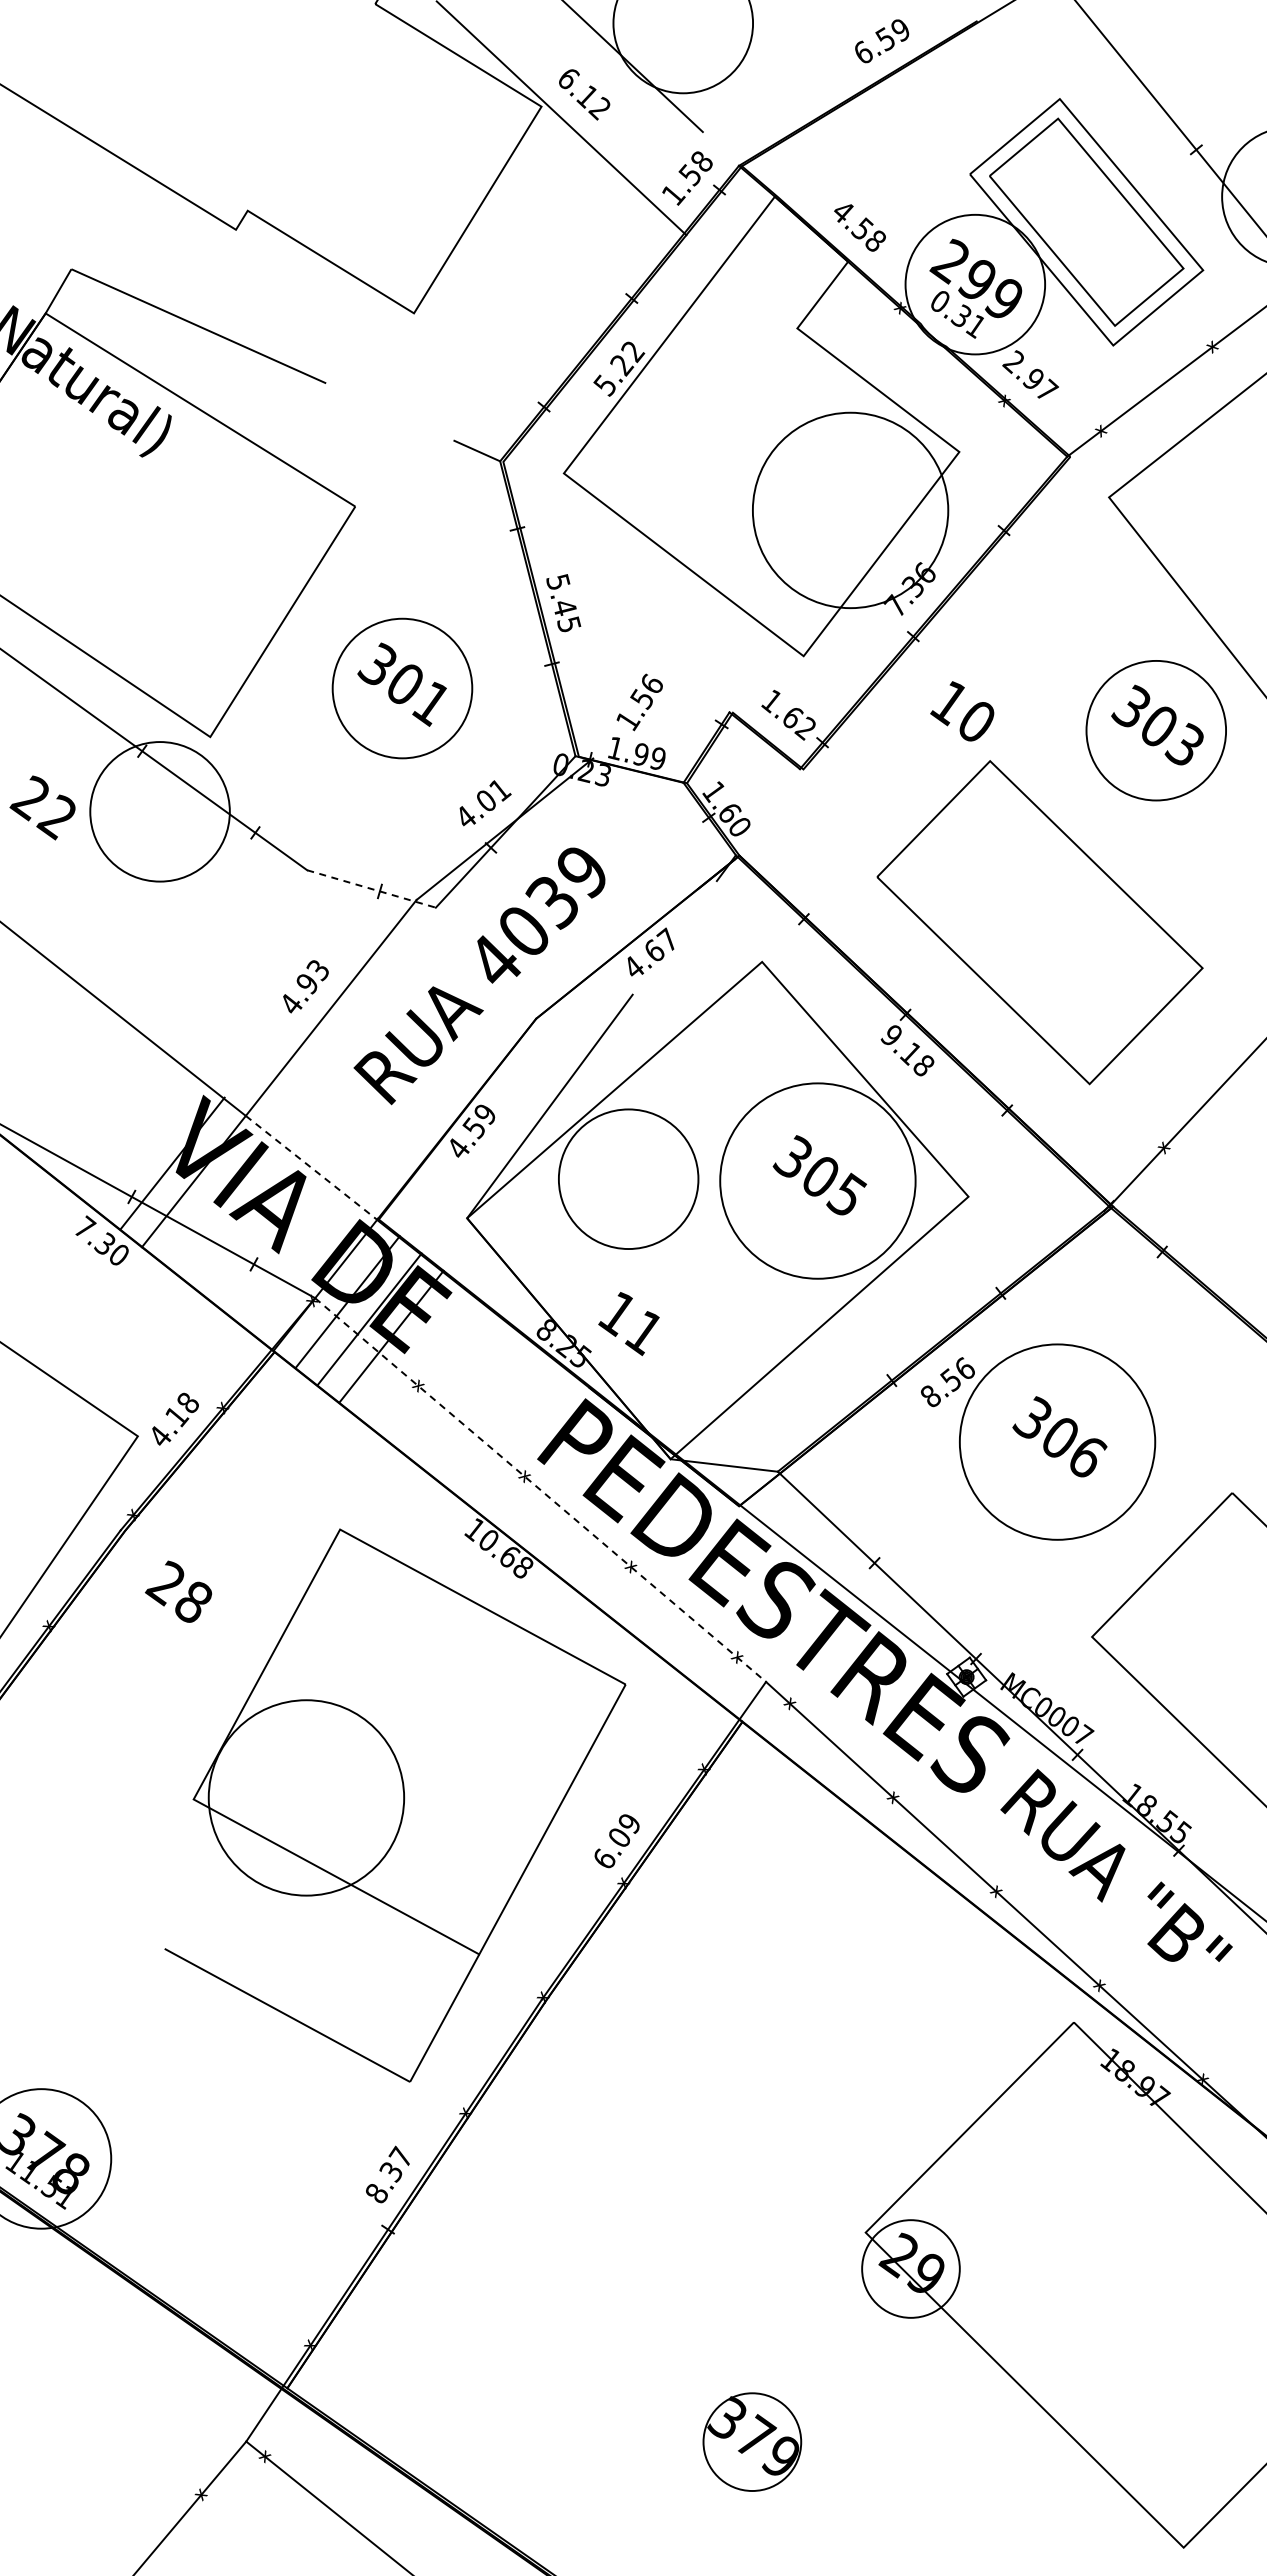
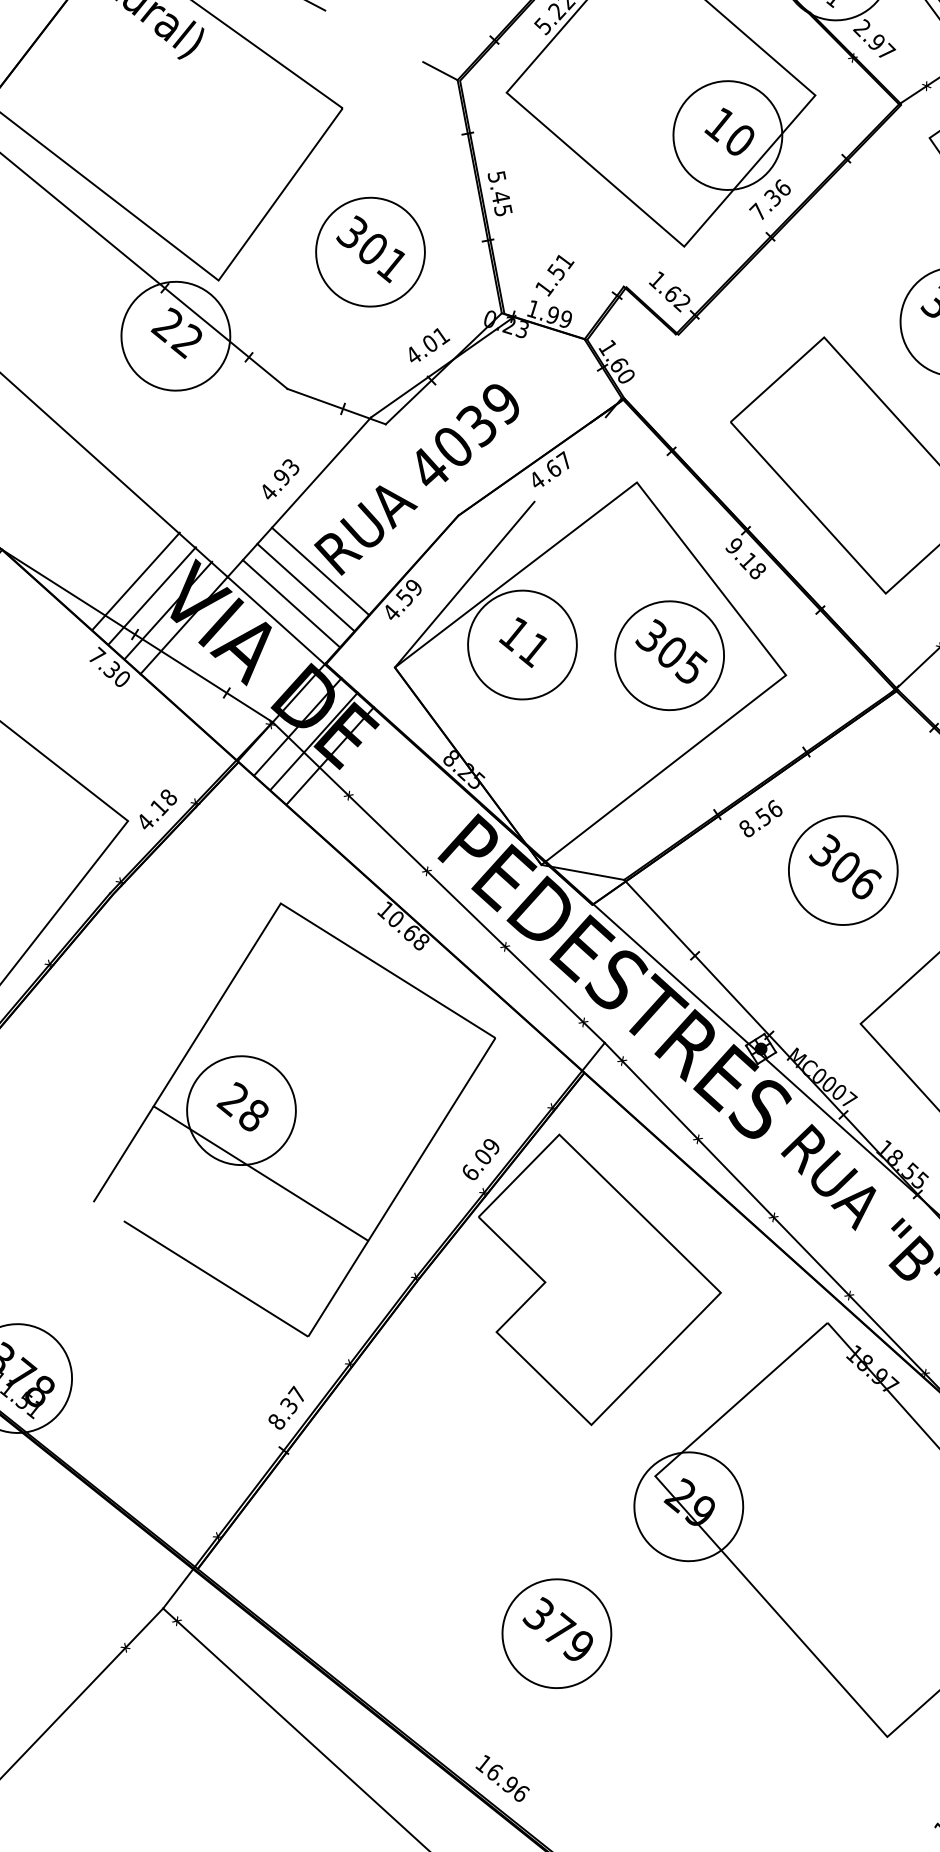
circle: (850, 510) -> (727, 135), size x0.71
text: (652, 683) -> (565, 260), 1.56 -> 1.51
text: (962, 711) -> (729, 131), moved
text: (42, 807) -> (176, 332), moved
line: (371, 888) -> (336, 406), dashed -> solid
line: (363, 1101) -> (319, 571), added
line: (346, 1123) -> (305, 587), added
line: (128, 1128) -> (135, 581), added
line: (329, 1144) -> (291, 603), added
line: (150, 1145) -> (152, 595), added
line: (311, 1167) -> (276, 620), dashed -> solid
circle: (817, 1180) -> (669, 655), size x0.71
text: (628, 1324) -> (522, 642), moved
circle: (1057, 1441) -> (843, 870), size x0.71
line: (540, 1490) -> (438, 882), dashed -> solid
text: (178, 1591) -> (242, 1106), moved
circle: (306, 1797) -> (241, 1110), size x0.71
line: (158, 1863) -> (123, 1154), added
part: (776, 1987) -> (597, 1281), added
circle: (910, 2268) -> (688, 1506), size x1.43
circle: (752, 2441) -> (557, 1633), size x1.43

